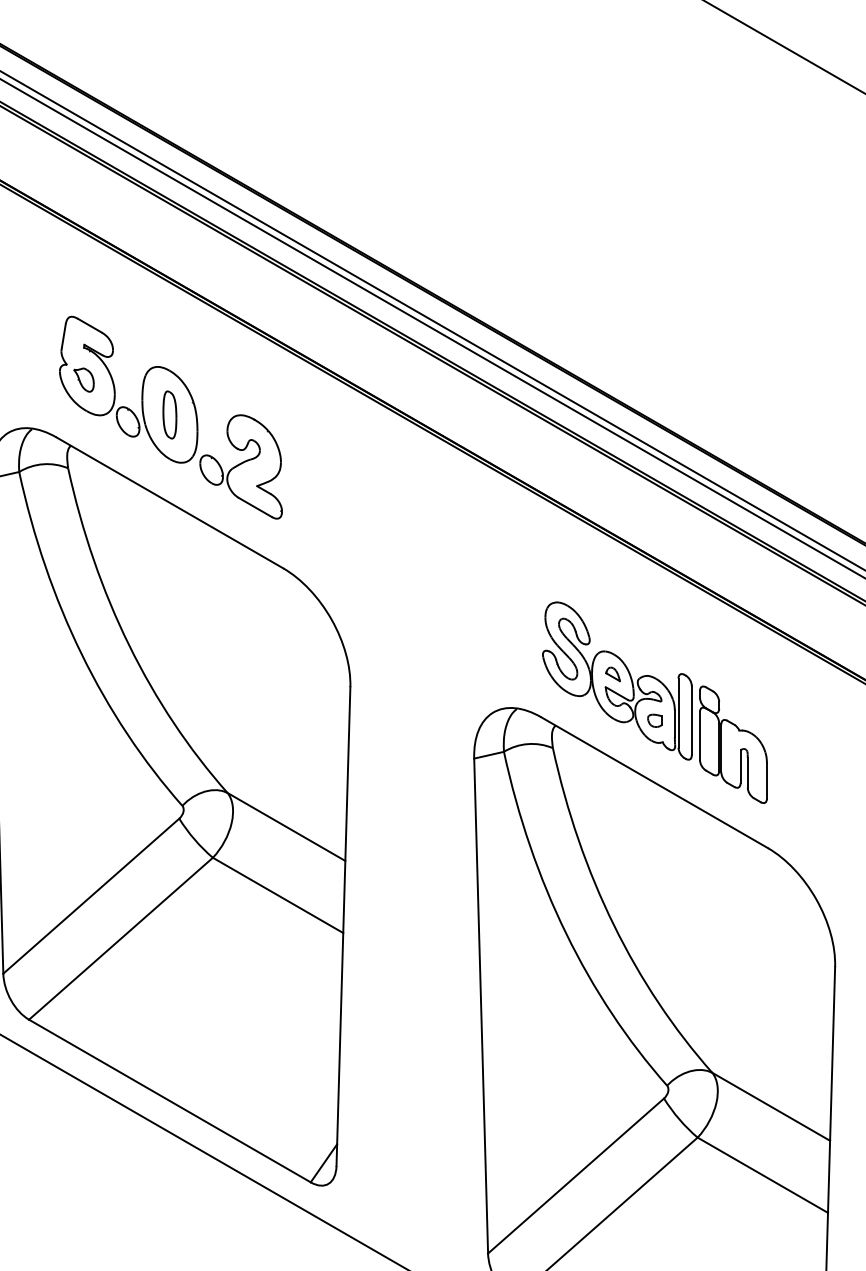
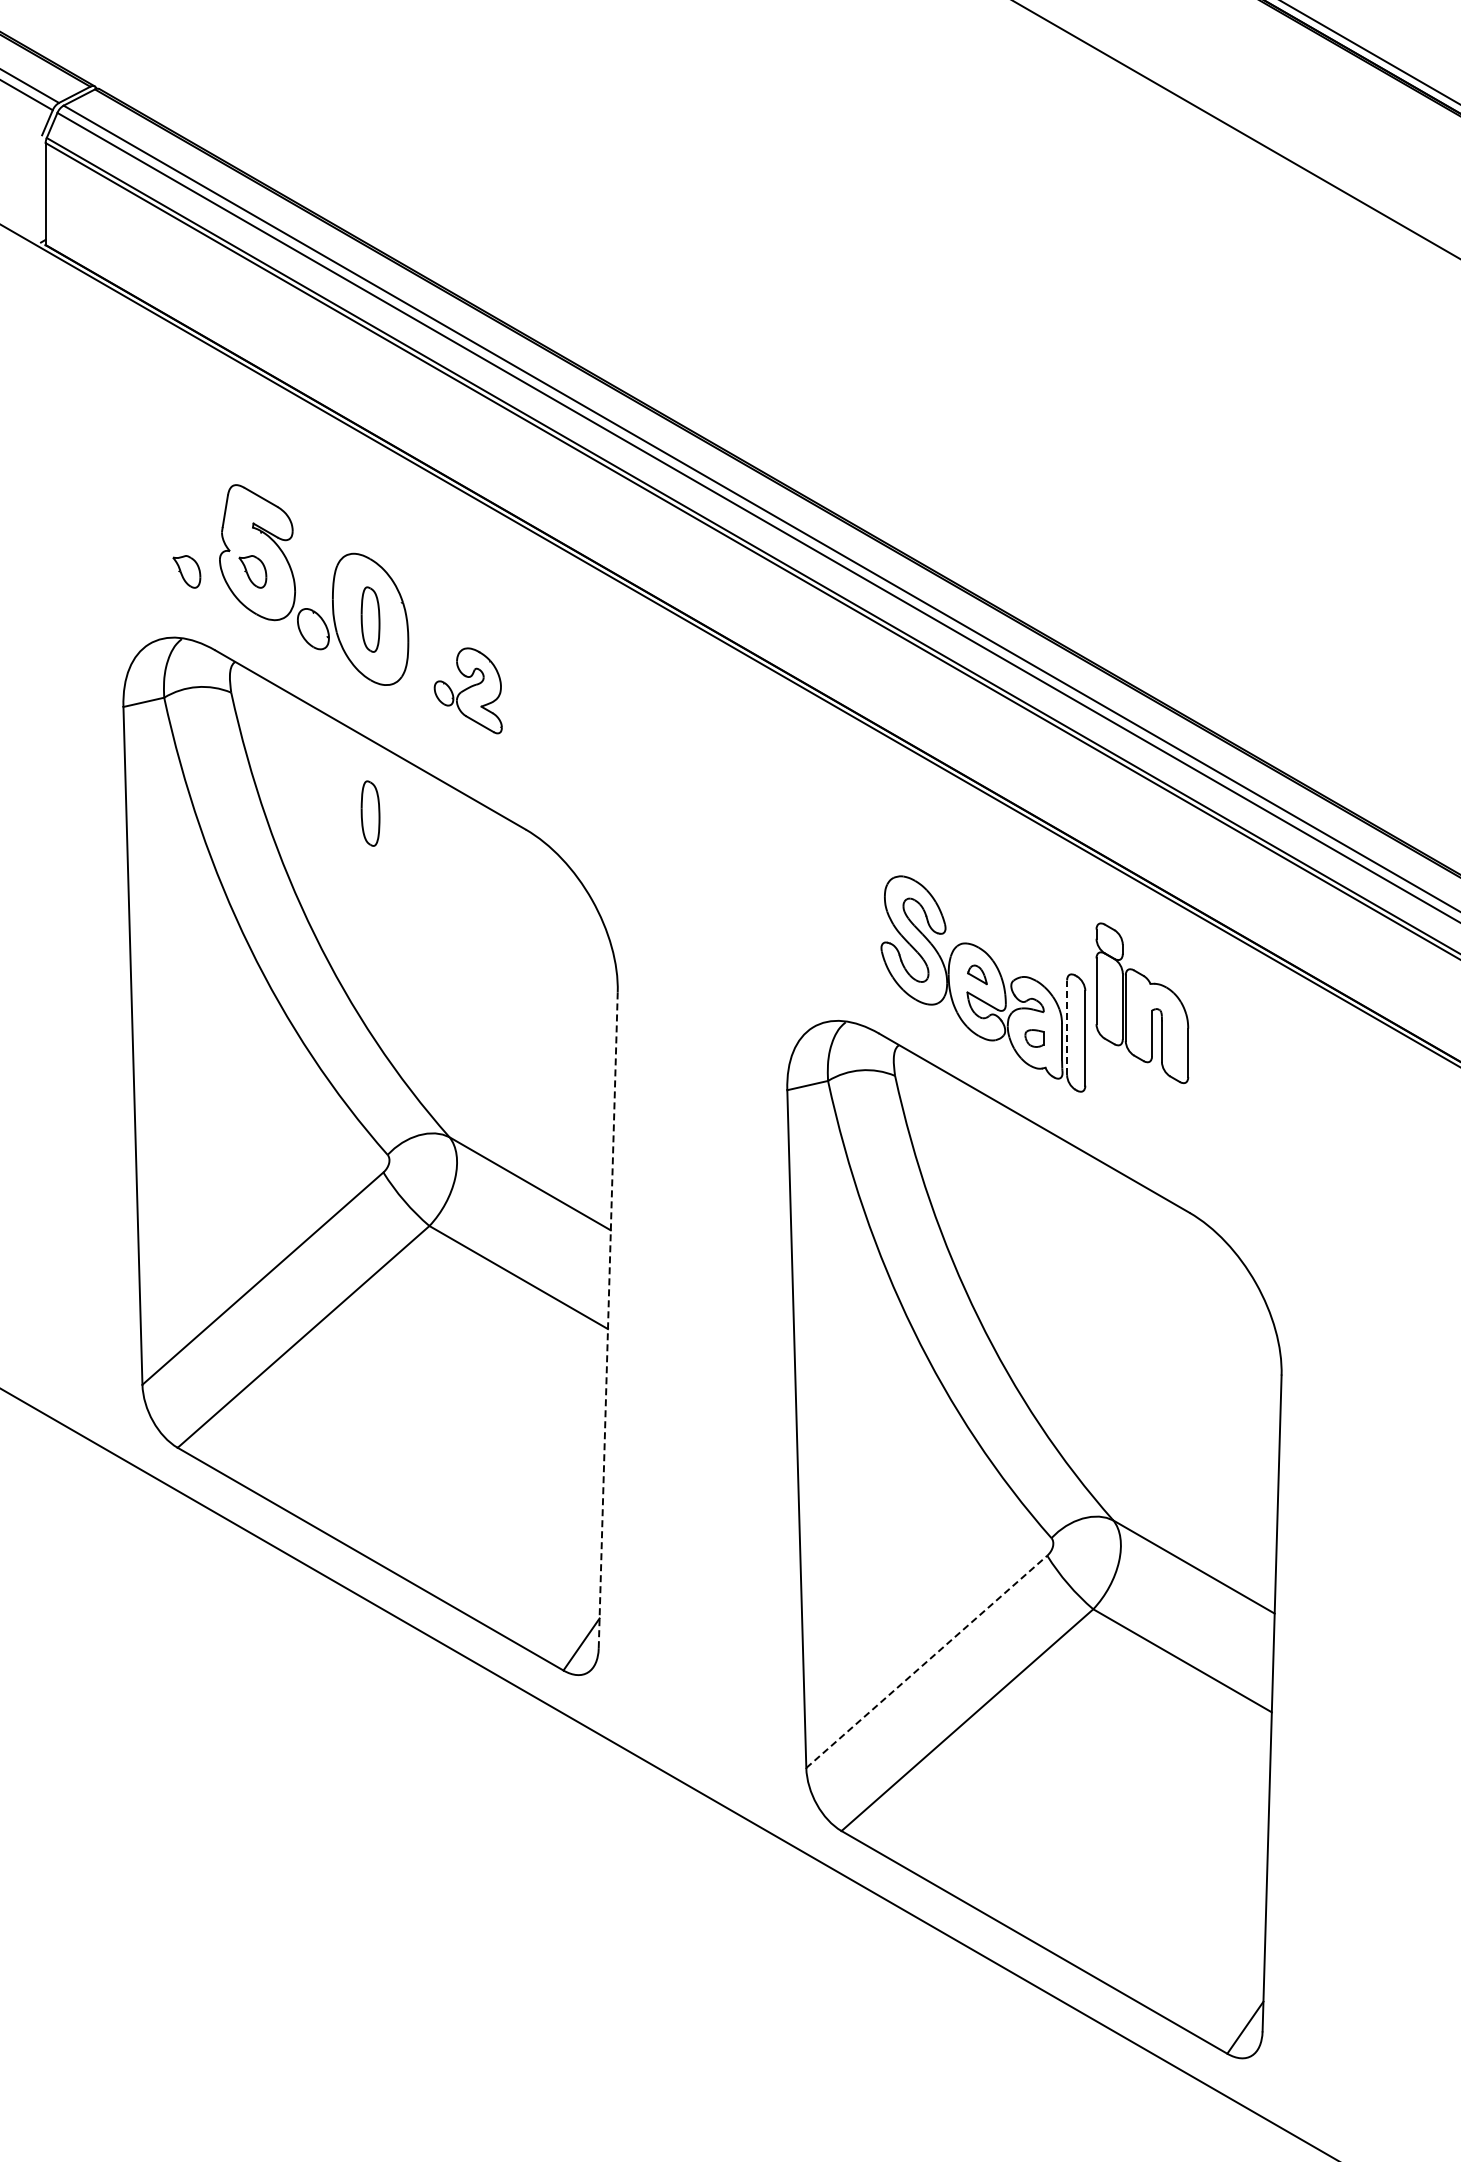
part: (35, 379) -> (186, 571), added
part: (241, 466) -> (468, 690), size x0.6
part: (169, 556) -> (370, 813), added
line: (678, 712) -> (1067, 1027), solid -> dashed
part: (733, 744) -> (1142, 1002), moved
line: (343, 926) -> (608, 1319), solid -> dashed
line: (575, 1175) -> (926, 1661), solid -> dashed

